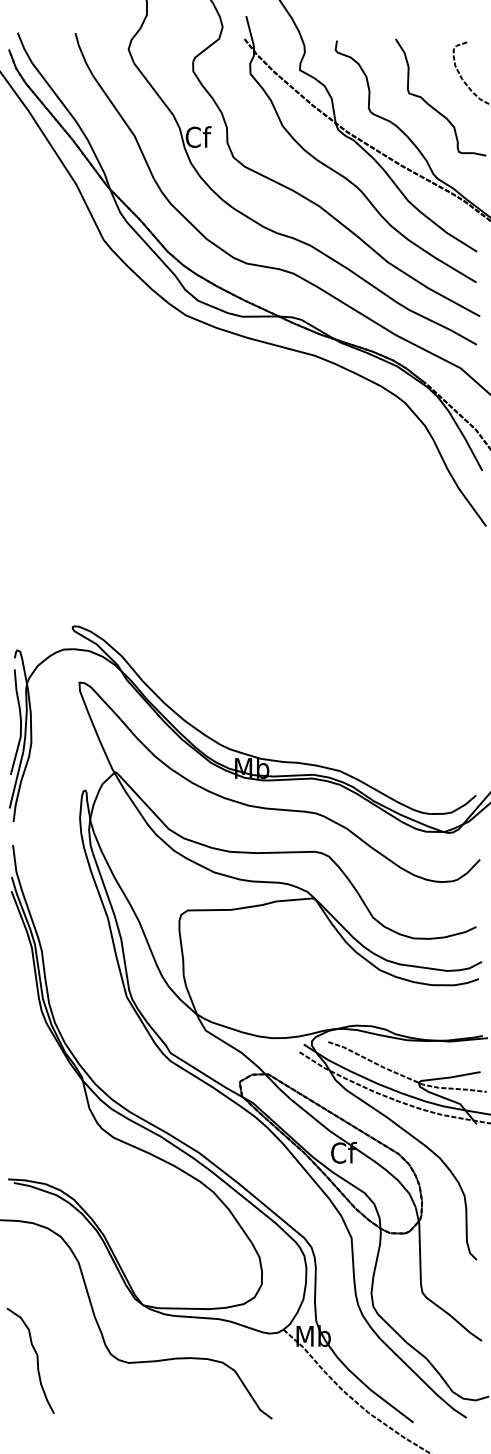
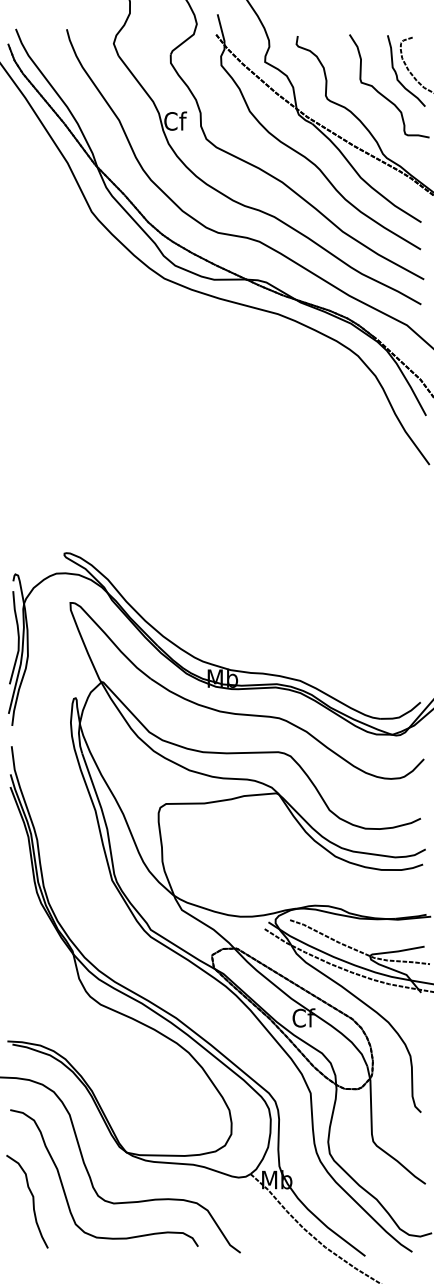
curve: (449, 83) -> (397, 73), added
curve: (73, 1348) -> (65, 1190), added

